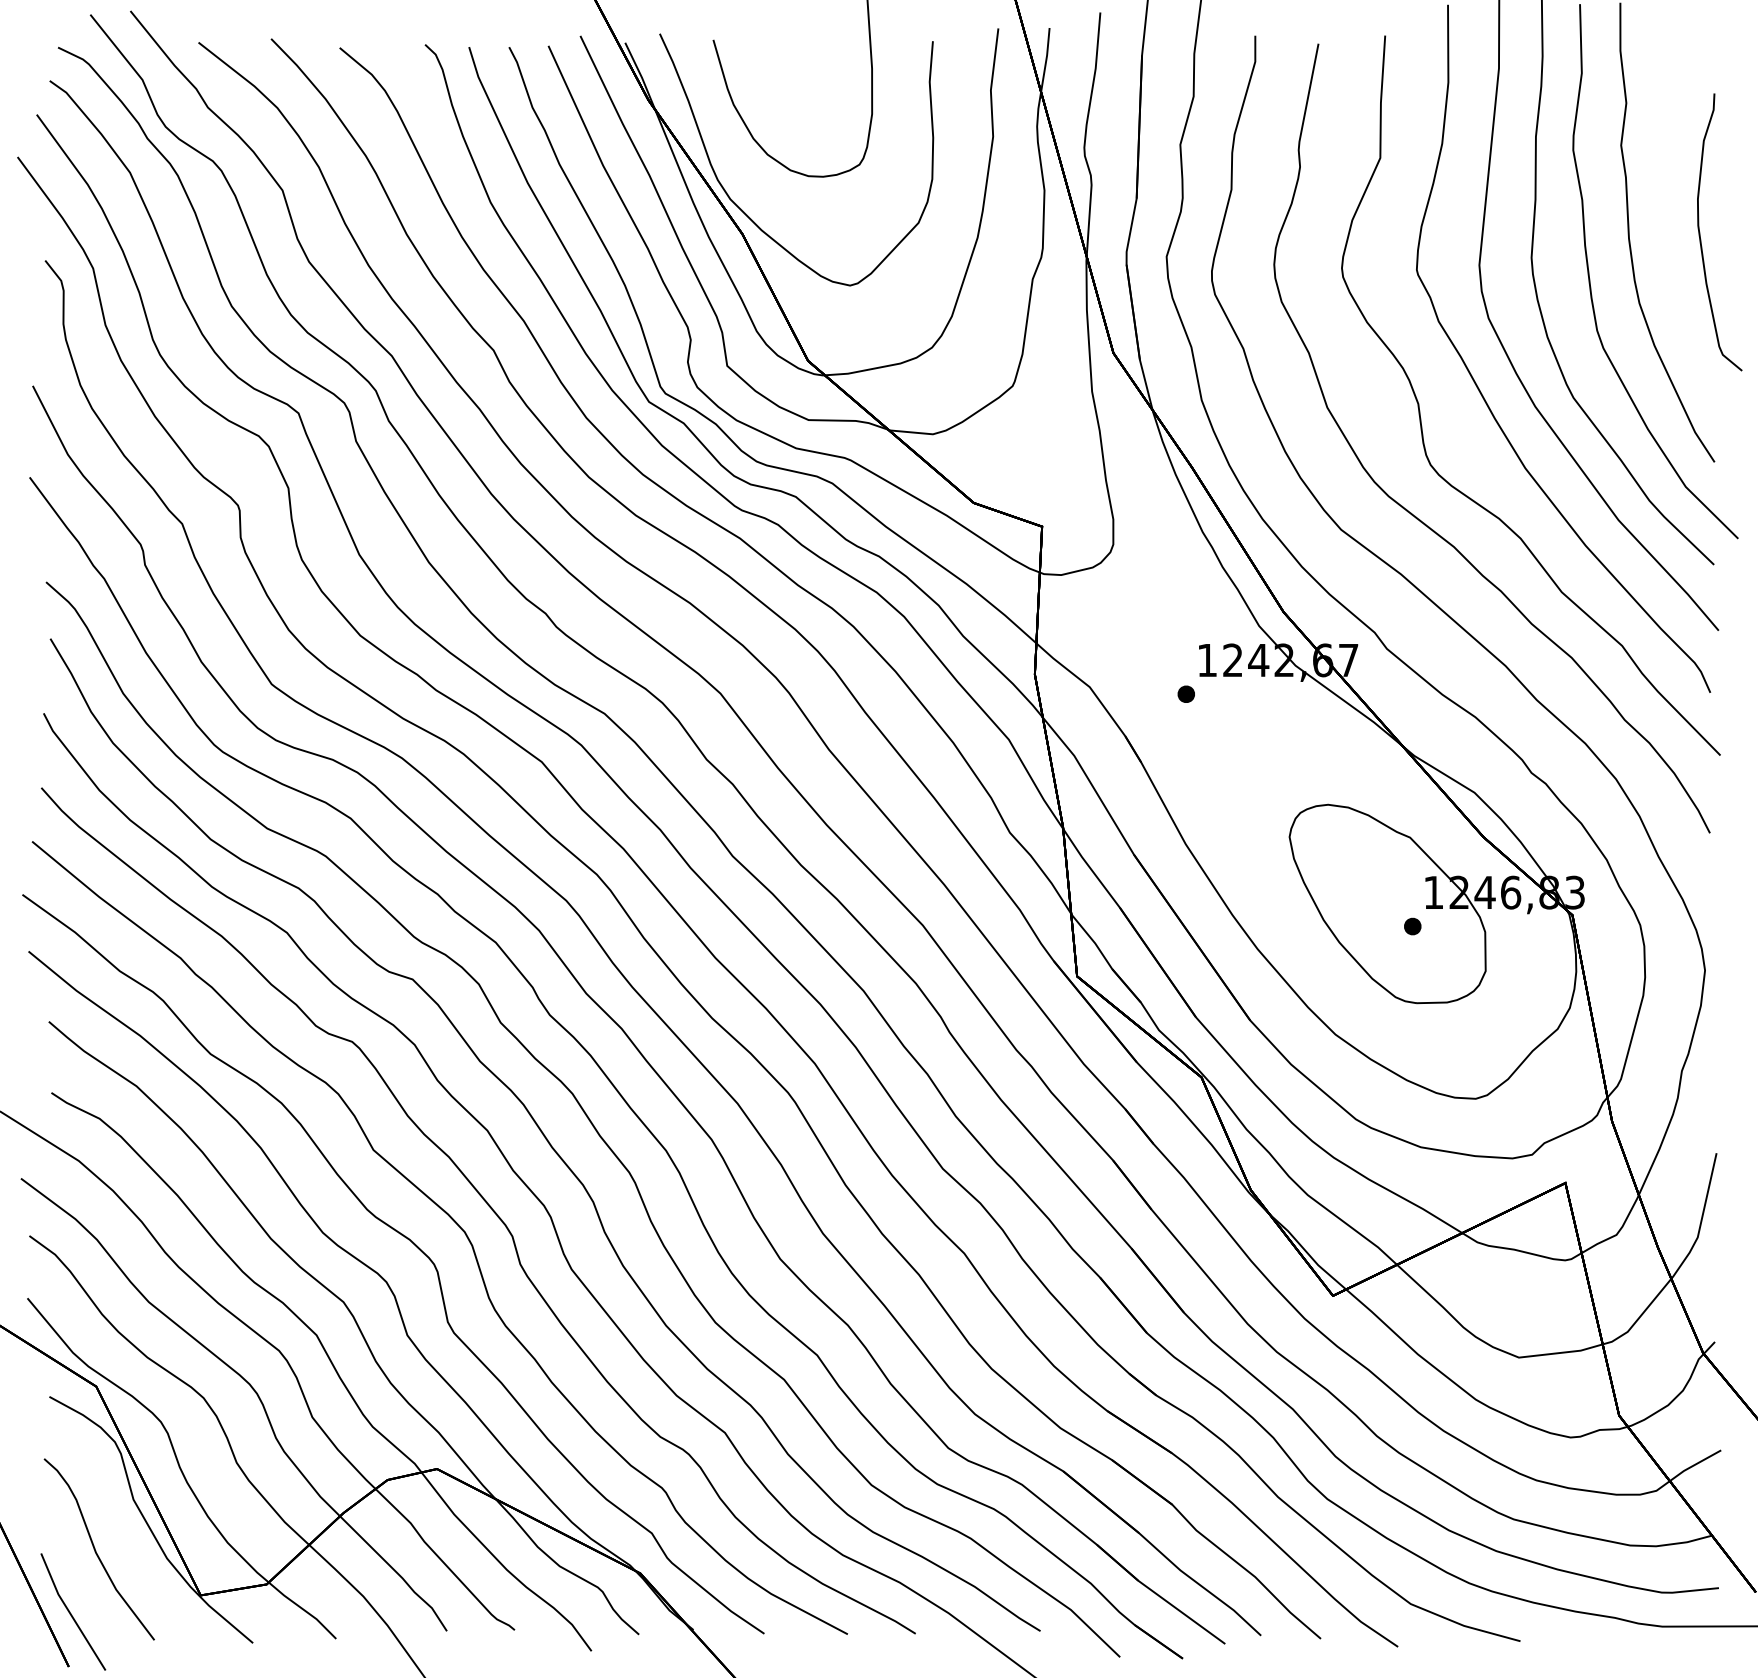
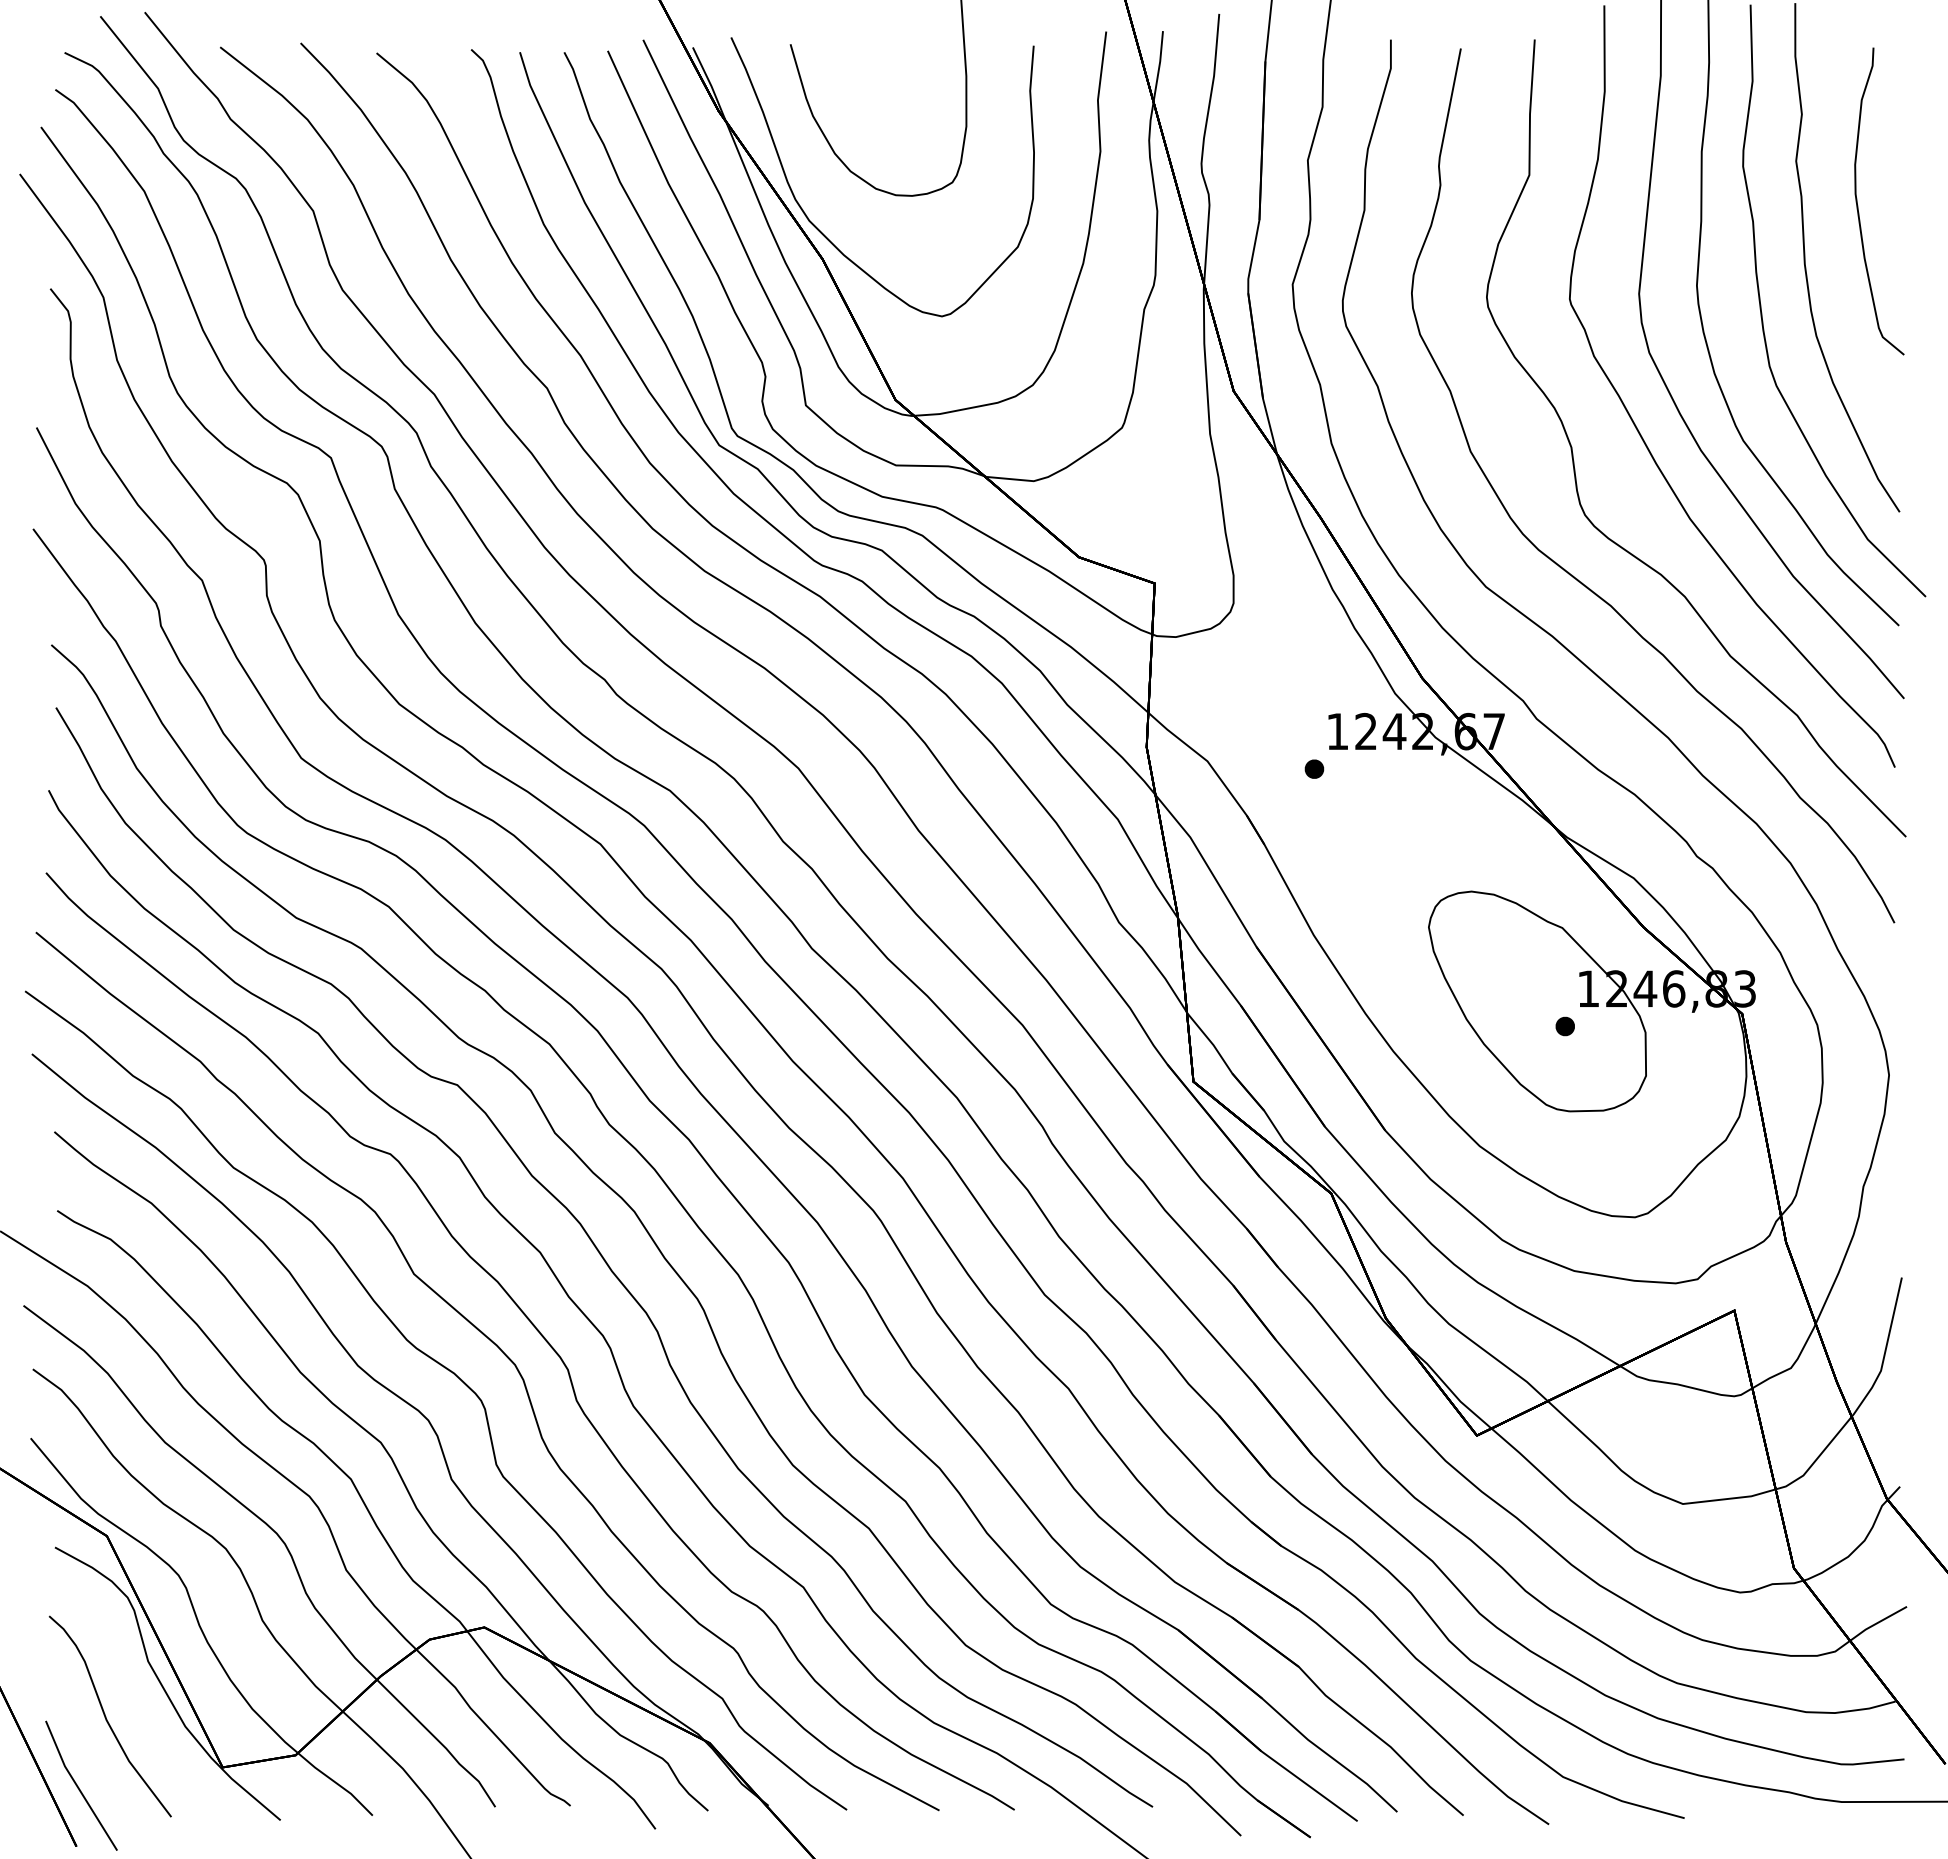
curve: (1700, 235) -> (1858, 205), moved

